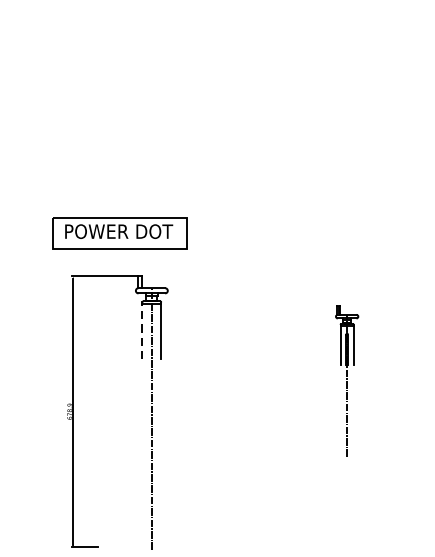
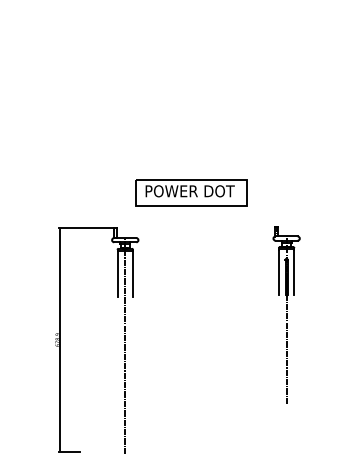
part: (120, 233) -> (191, 192), moved
line: (142, 332) -> (117, 274), dashed -> solid
part: (347, 380) -> (286, 314), size x1.43

